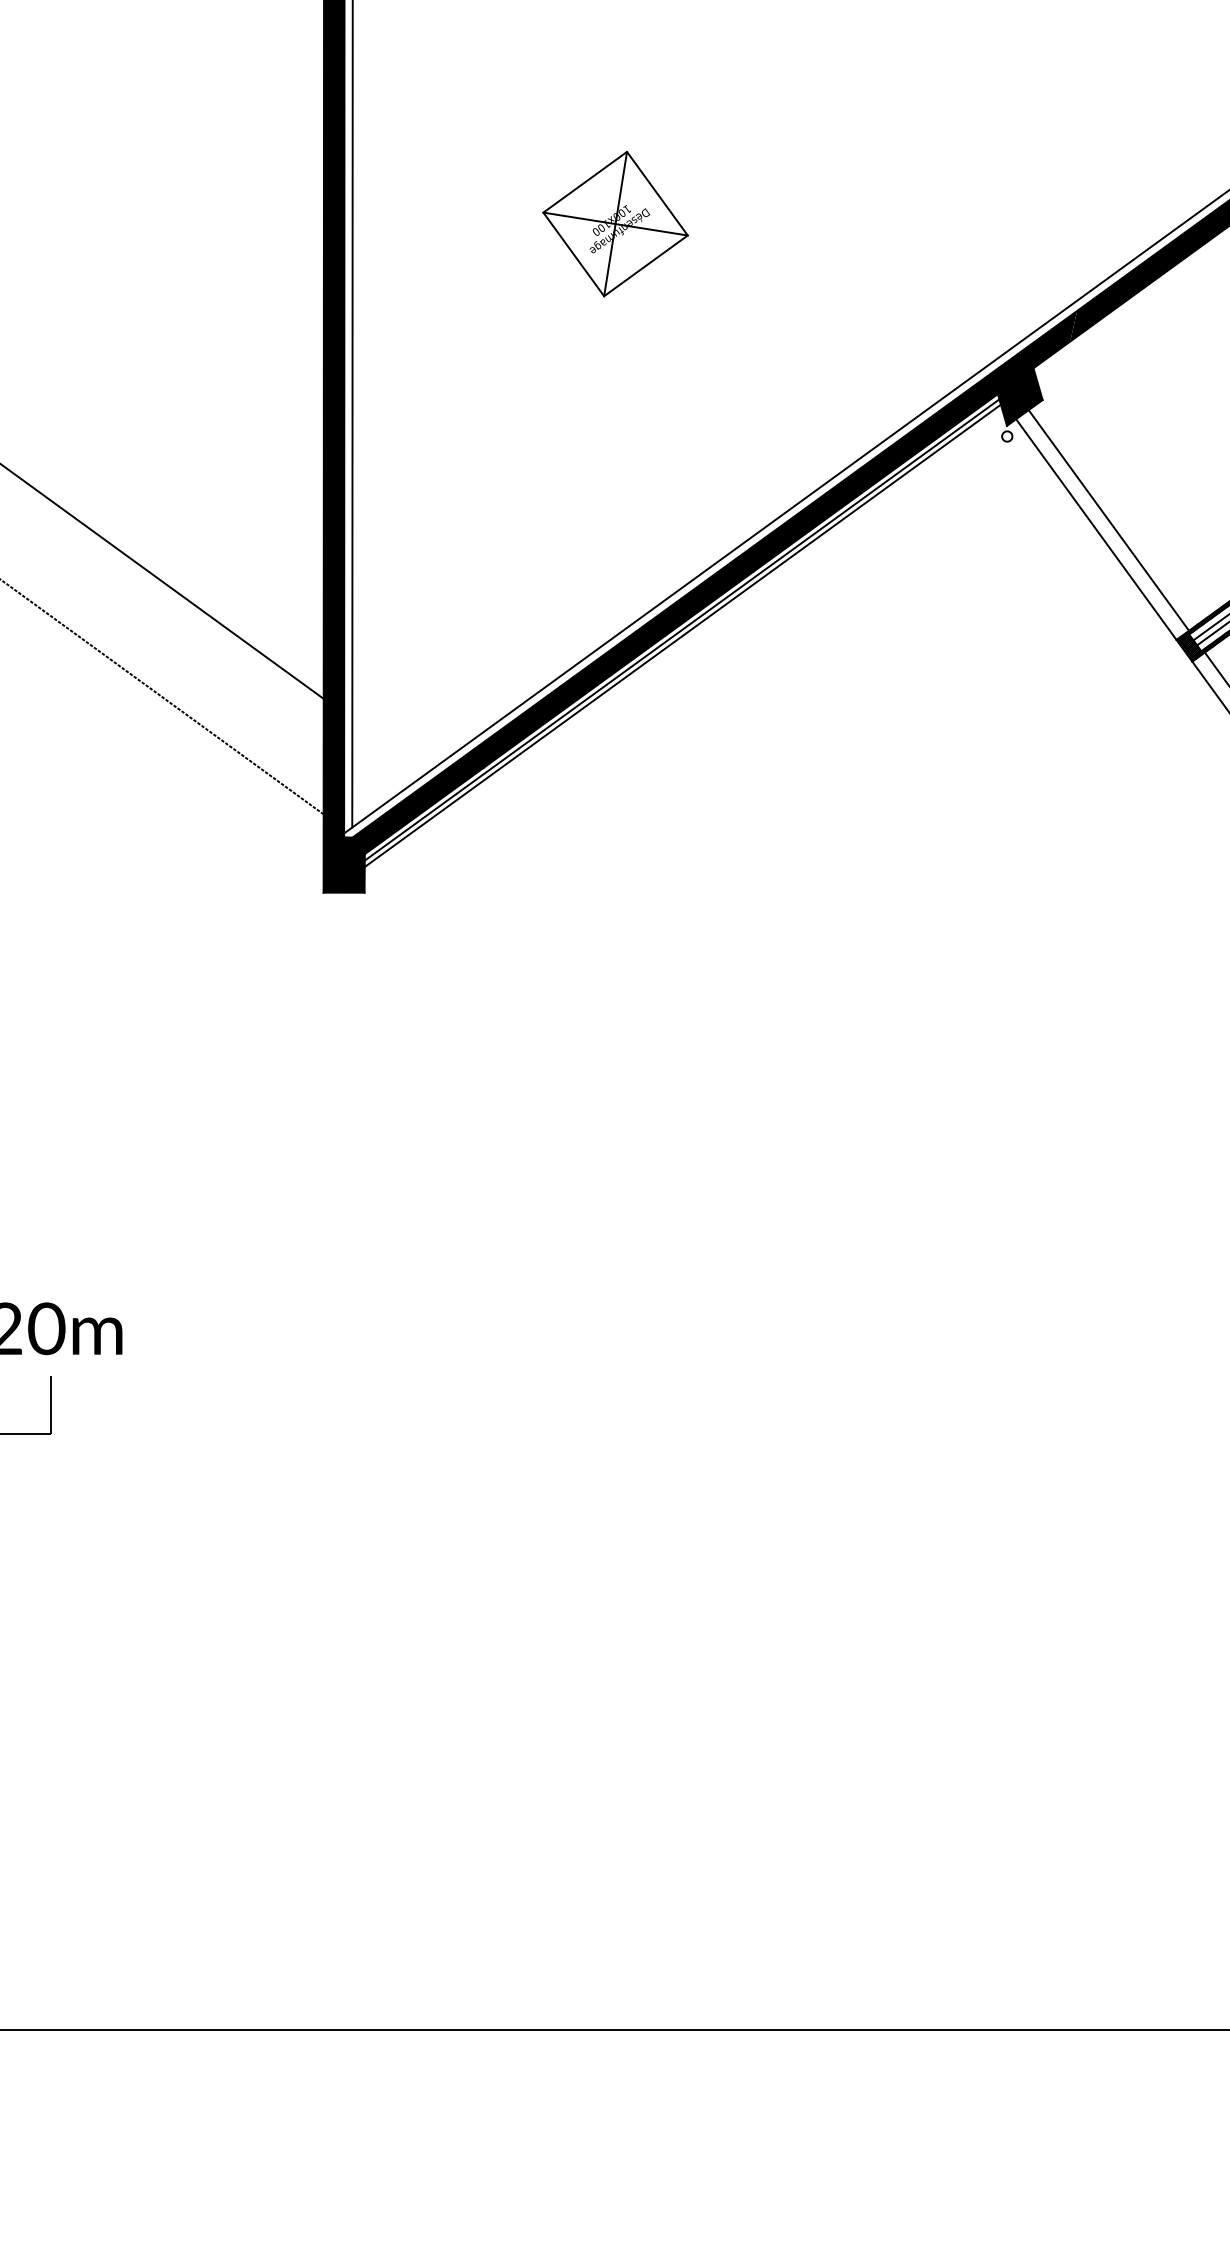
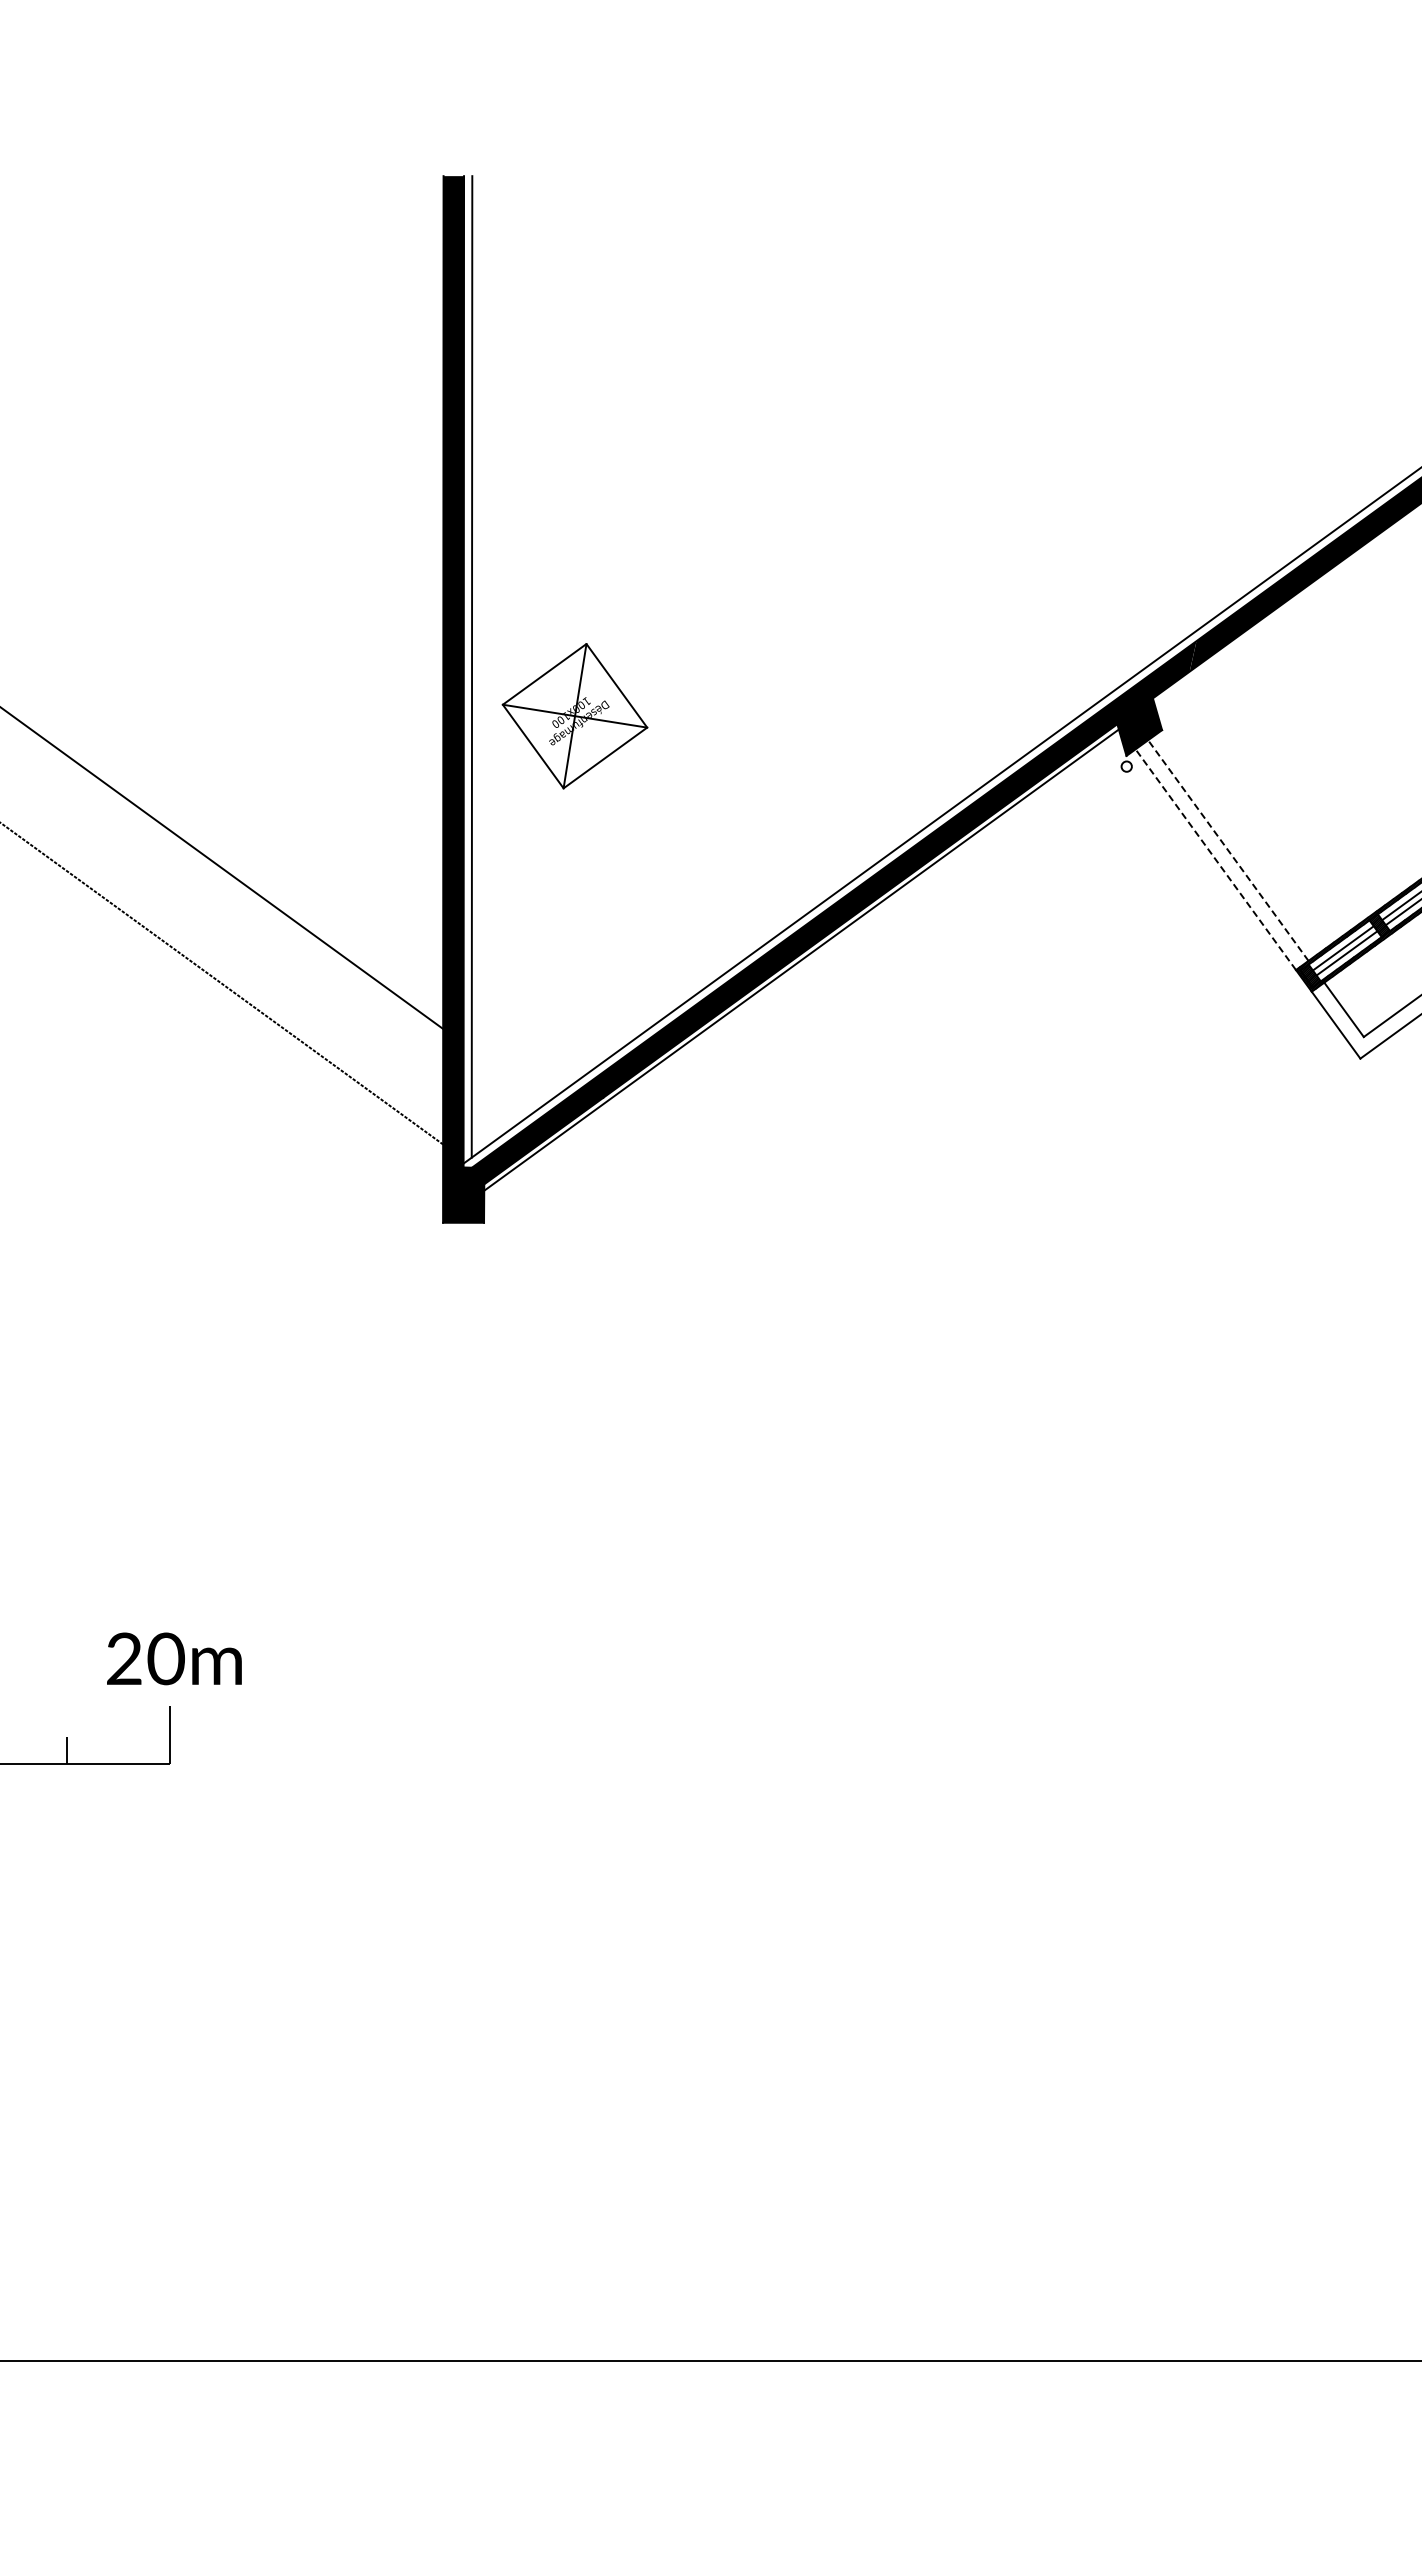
part: (615, 224) -> (574, 716), moved
line: (1109, 520) -> (1228, 850), solid -> dashed
line: (1096, 529) -> (1215, 859), solid -> dashed
line: (683, 635) -> (802, 965), removed

